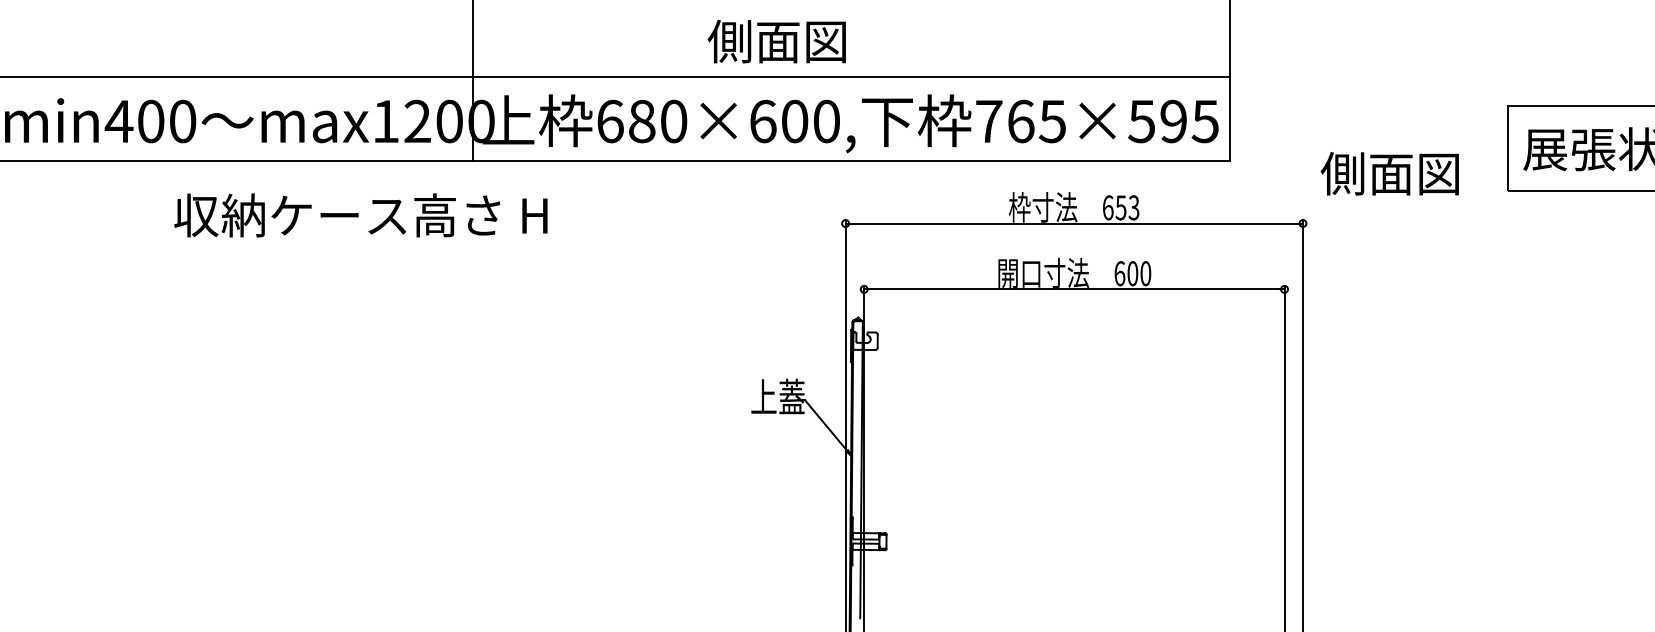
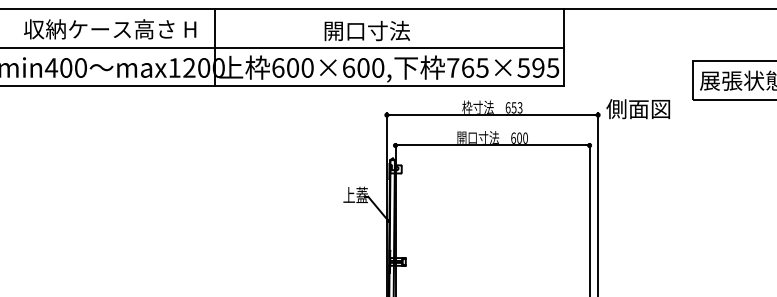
text: (801, 40) -> (366, 30), 側面図 -> 開口寸法
text: (643, 120) -> (293, 67), 680×600, -> 600×600,
text: (1390, 174) -> (638, 109), moved
text: (361, 215) -> (110, 29), moved

